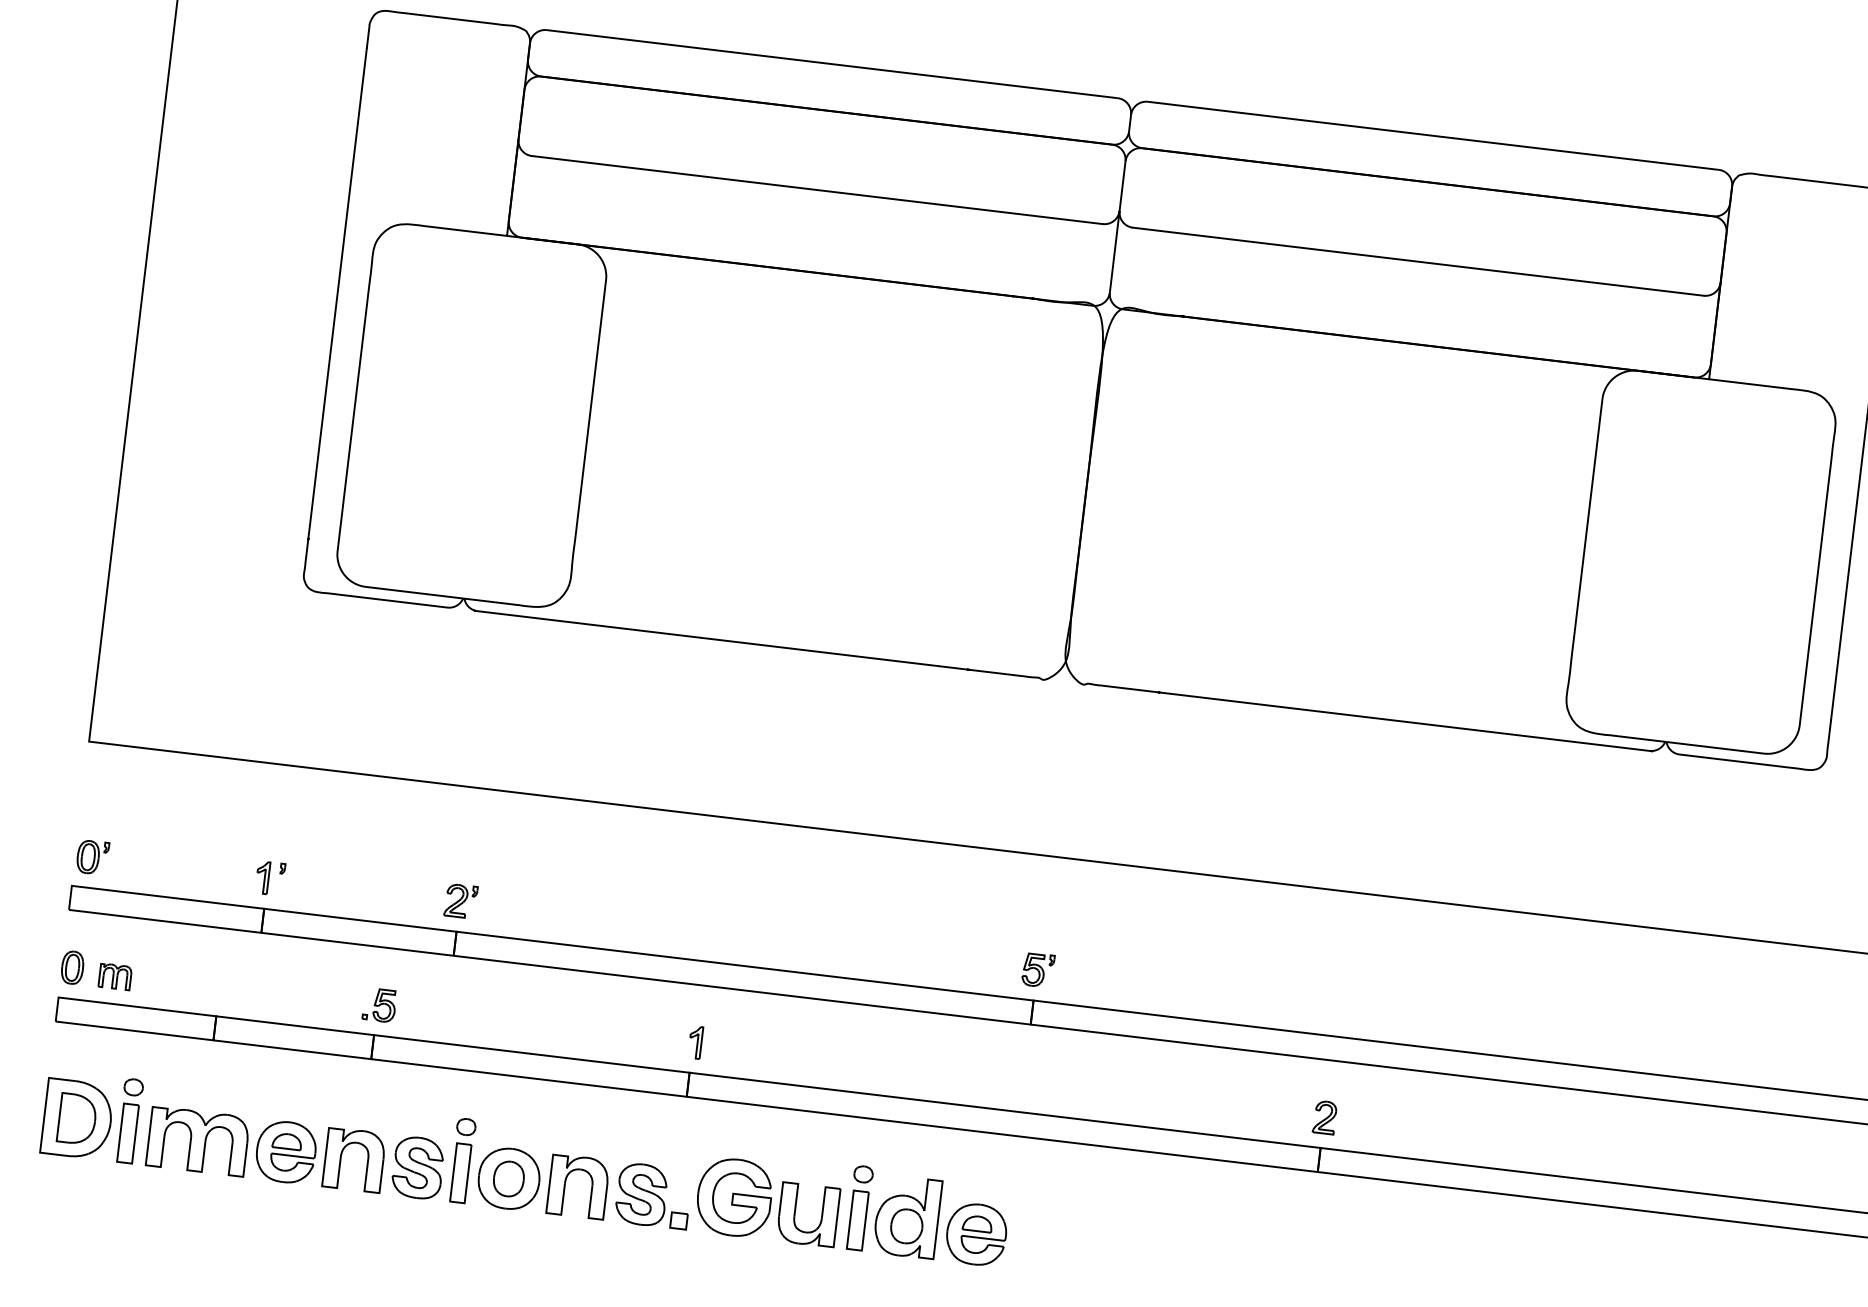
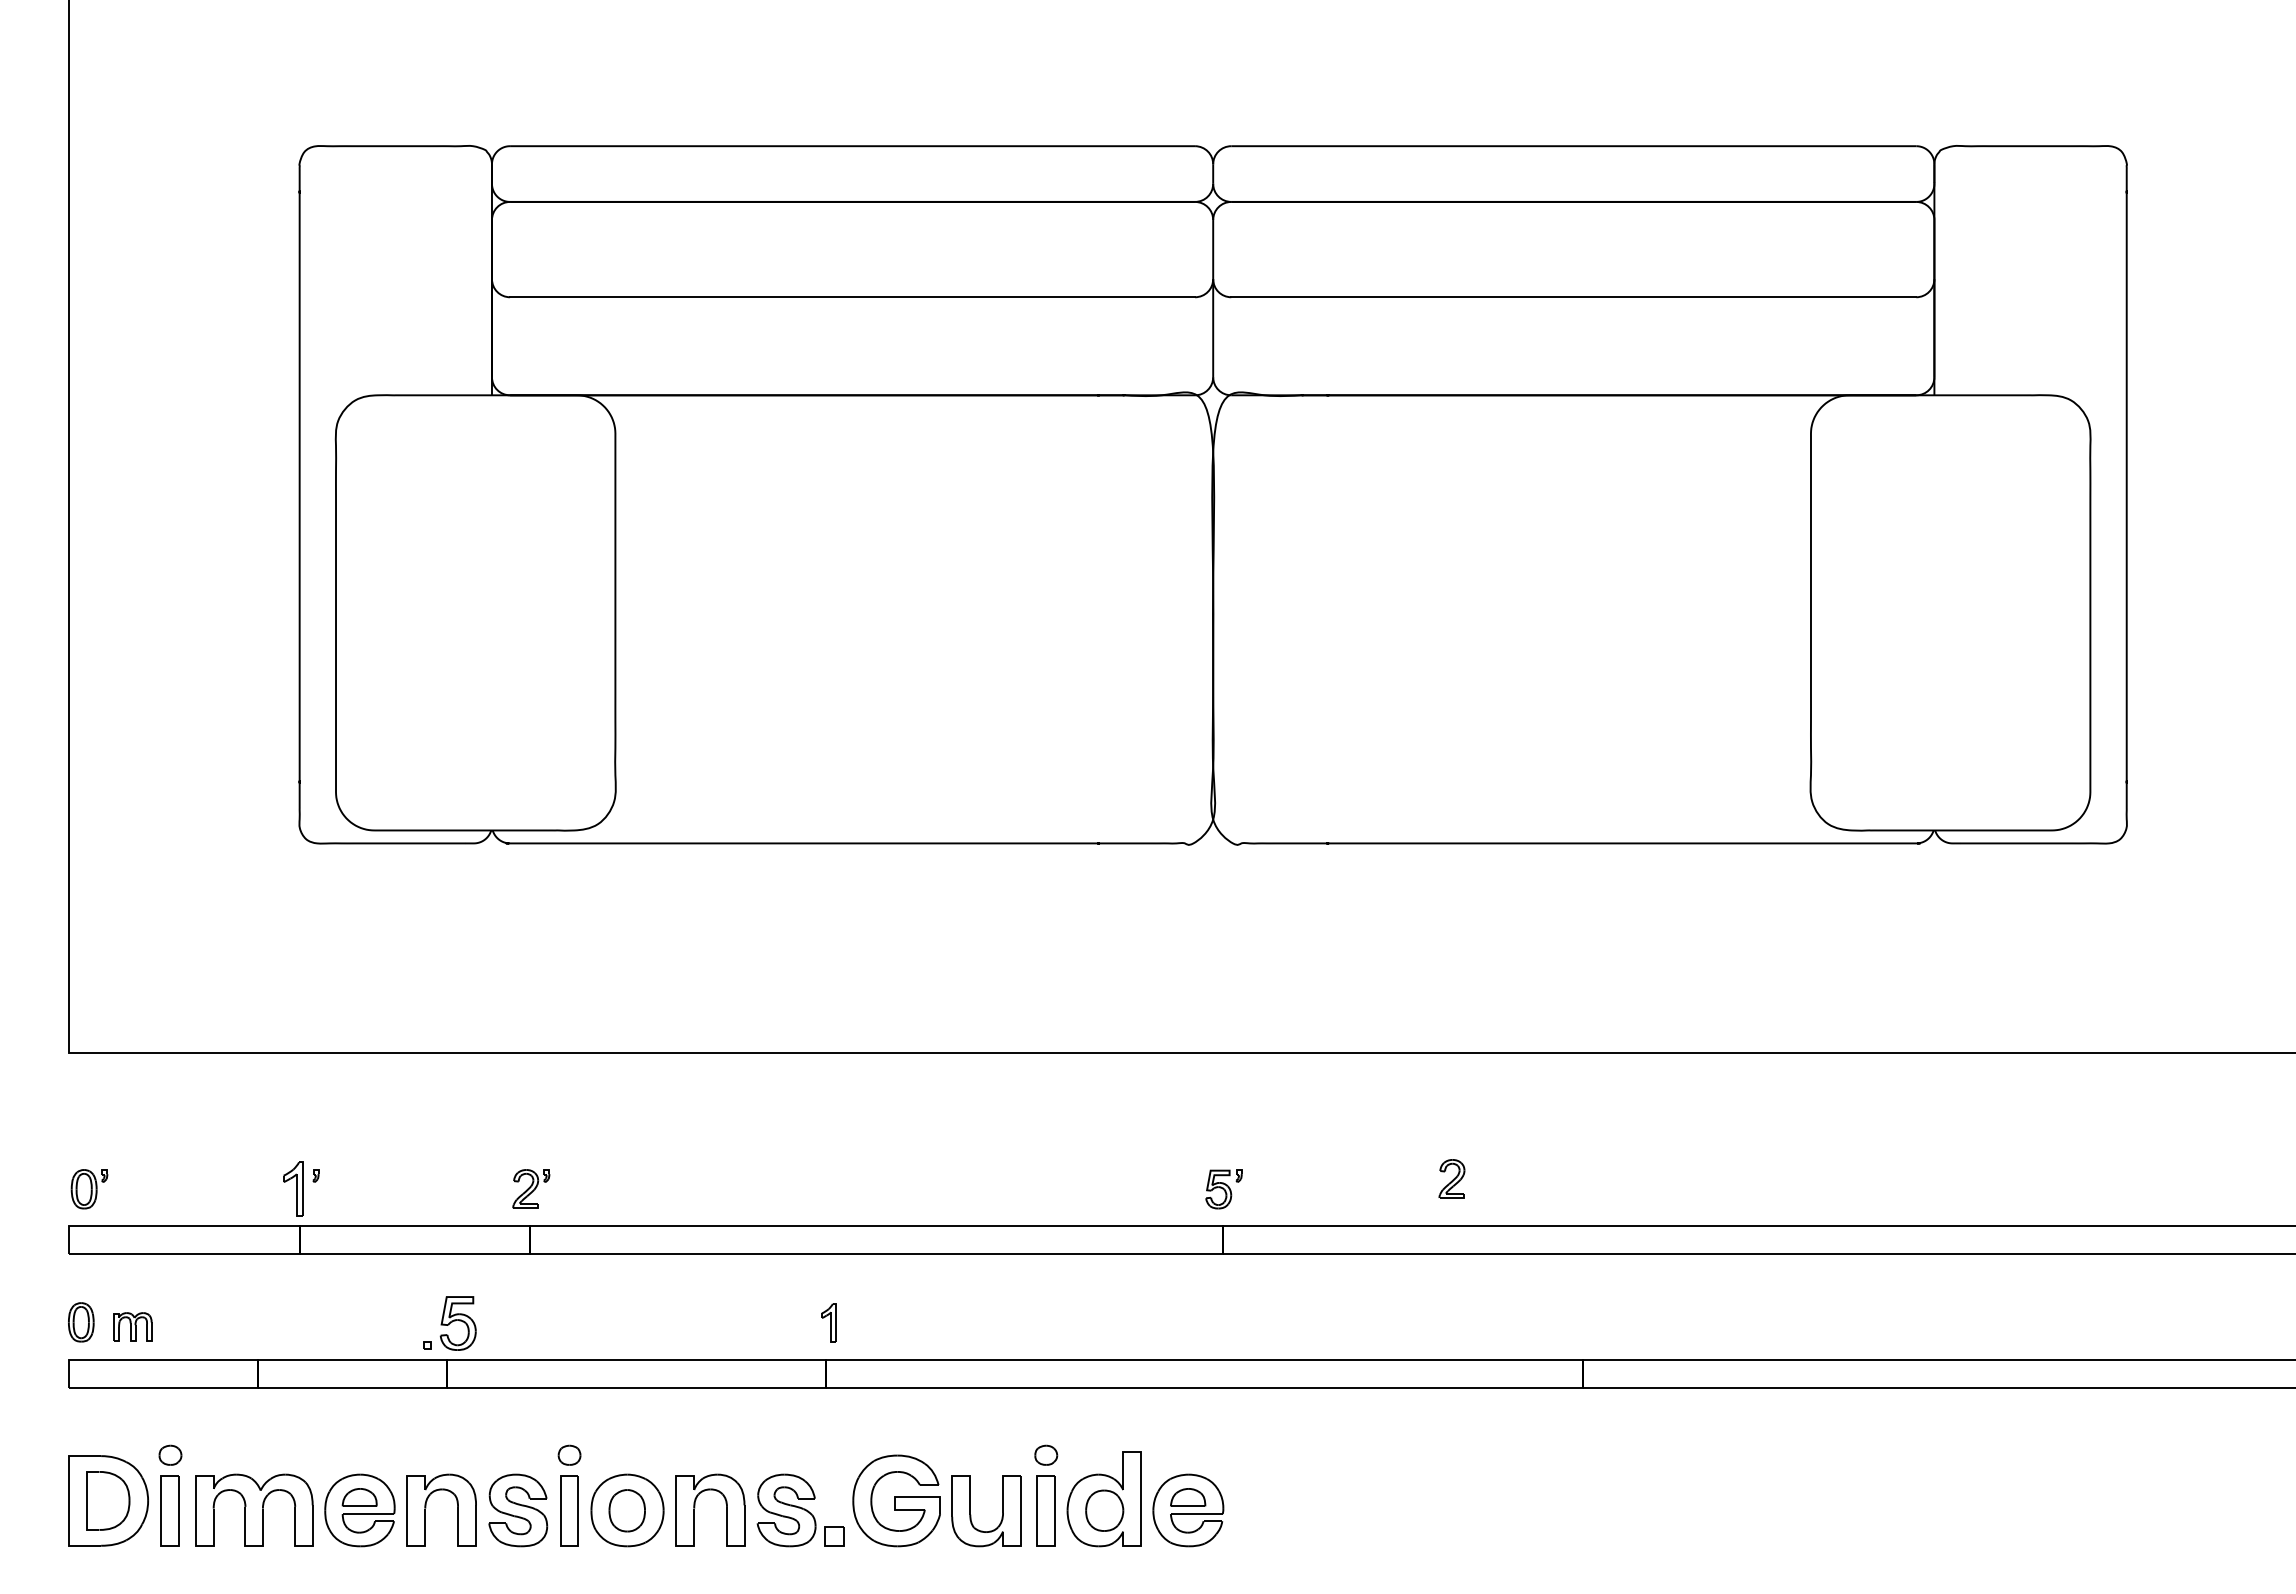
part: (262, 877) -> (293, 1188), size x1.4
part: (379, 1005) -> (449, 1323), size x1.4
part: (1324, 1117) -> (1451, 1178), moved

